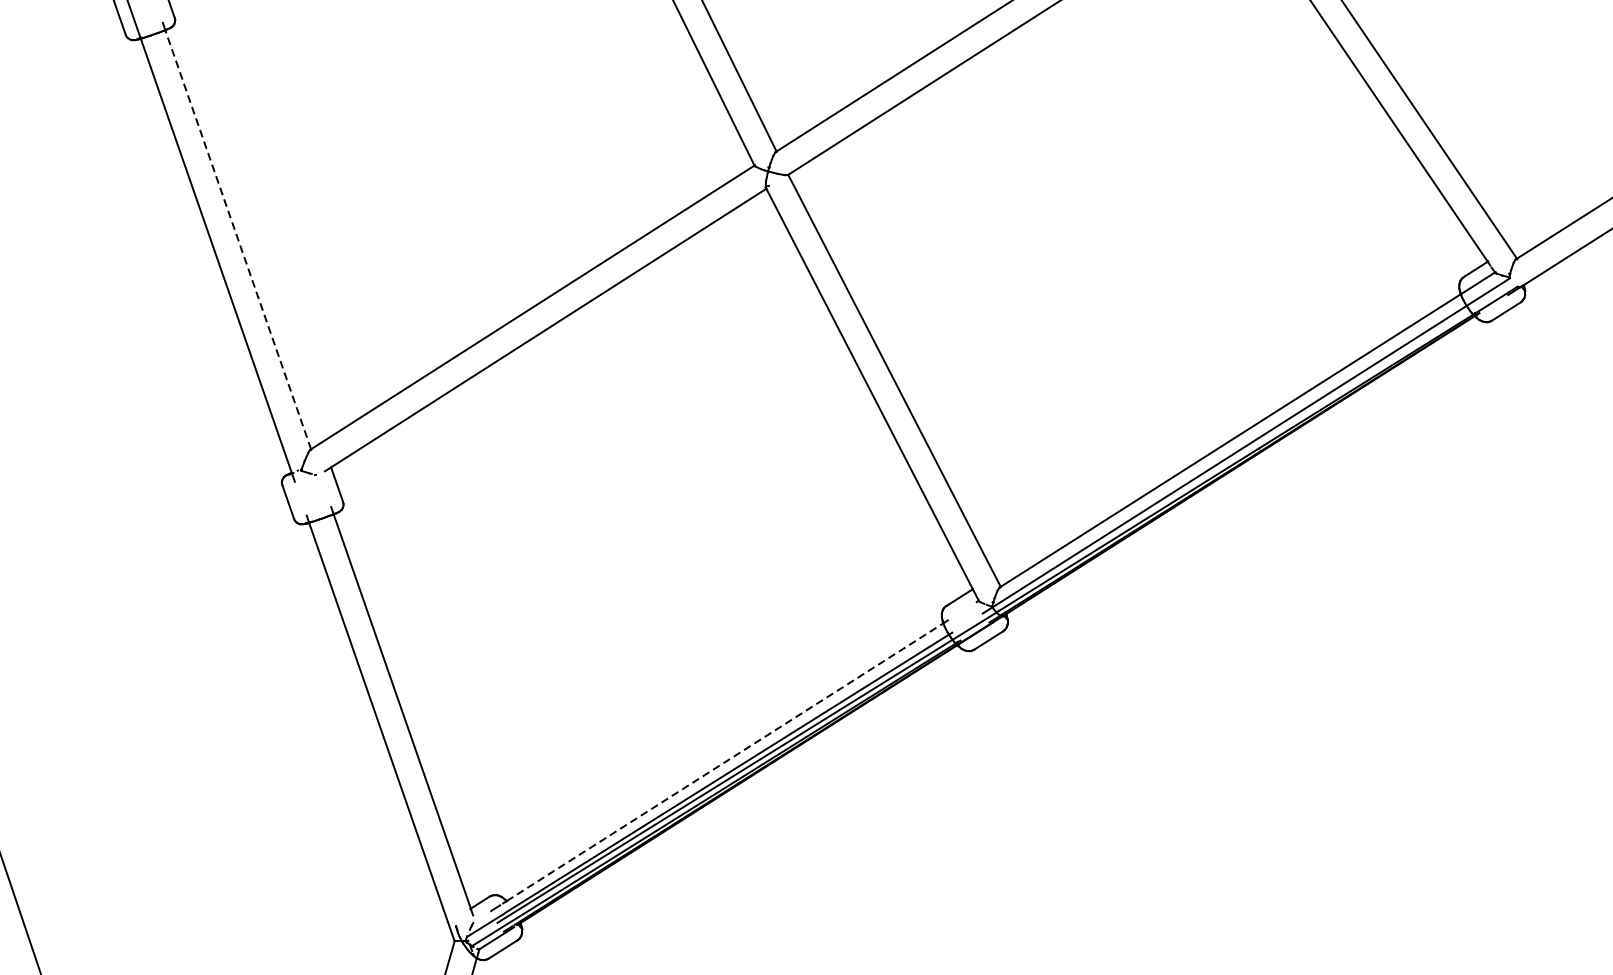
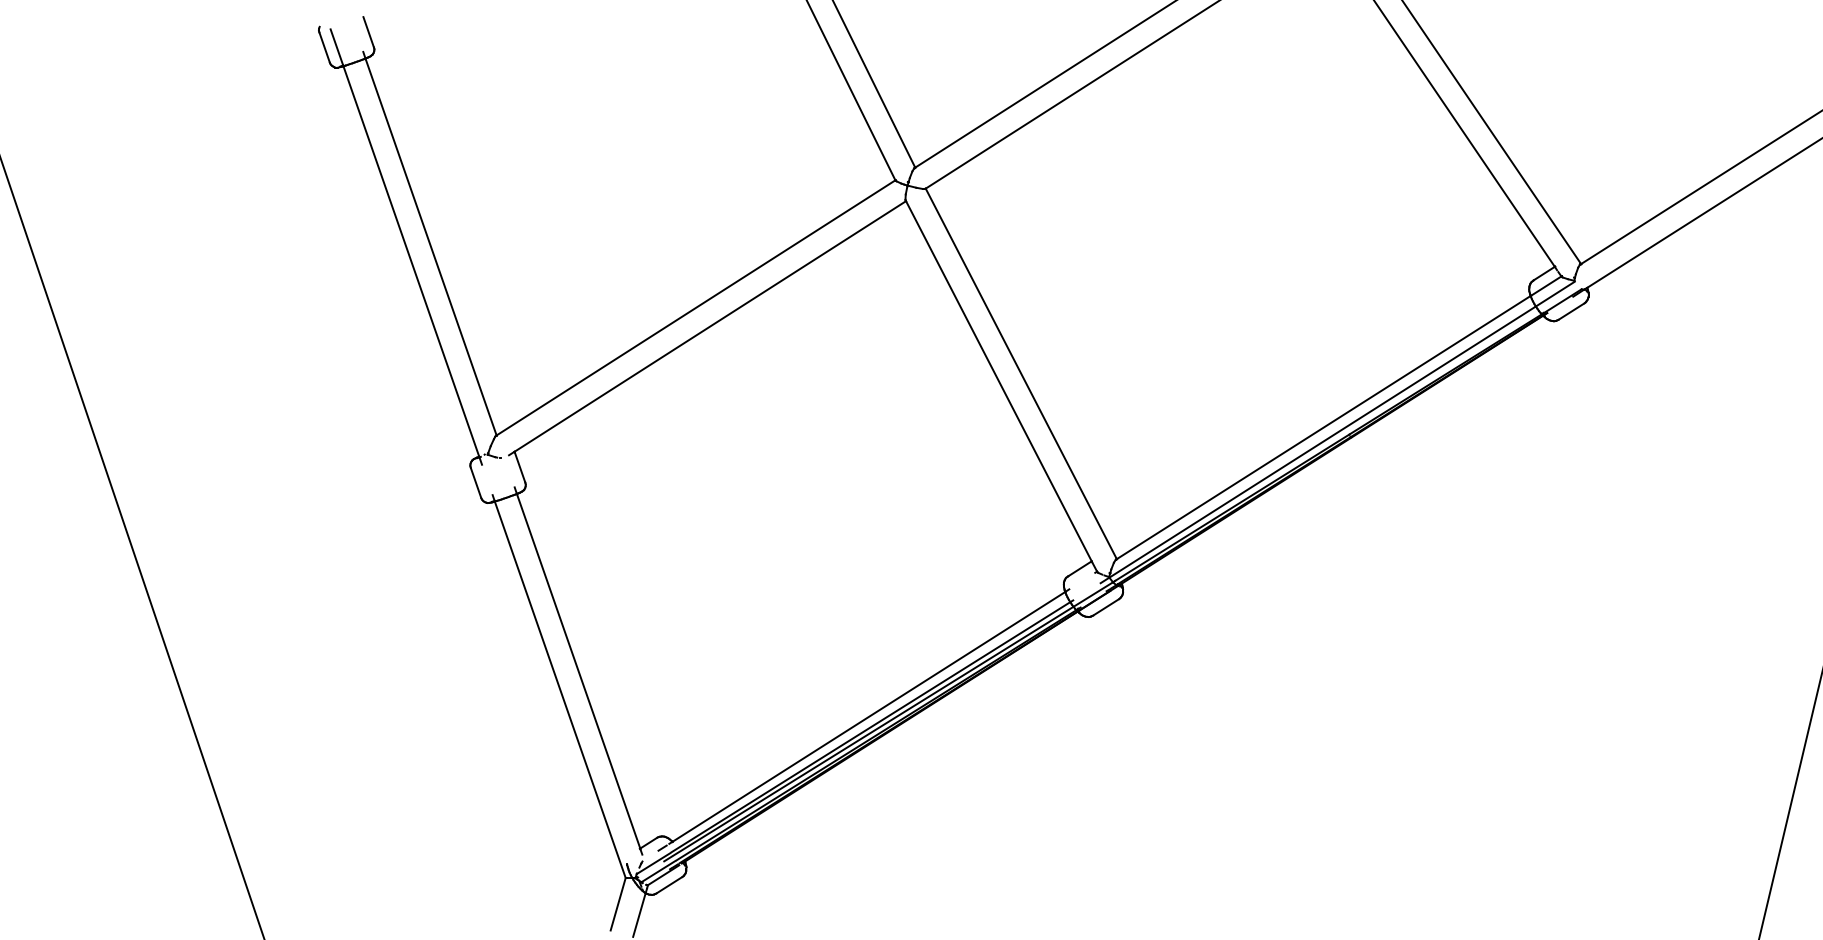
line: (238, 239) -> (431, 246), dashed -> solid
line: (724, 761) -> (868, 716), dashed -> solid

